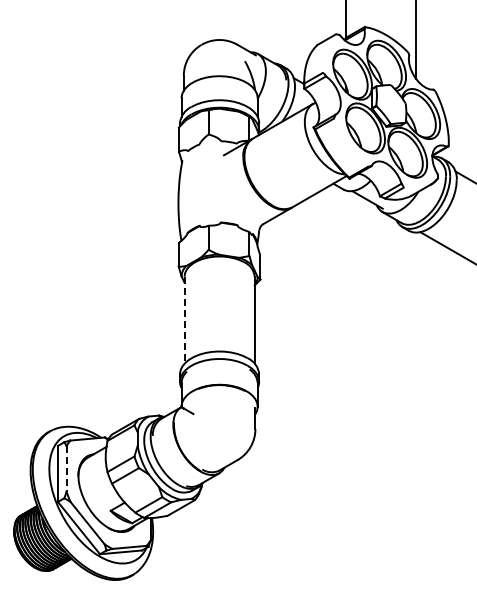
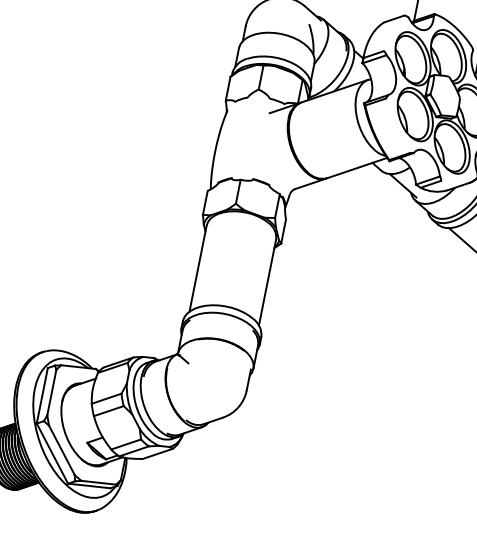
line: (184, 320) -> (197, 268), dashed -> solid
line: (66, 469) -> (51, 393), dashed -> solid

